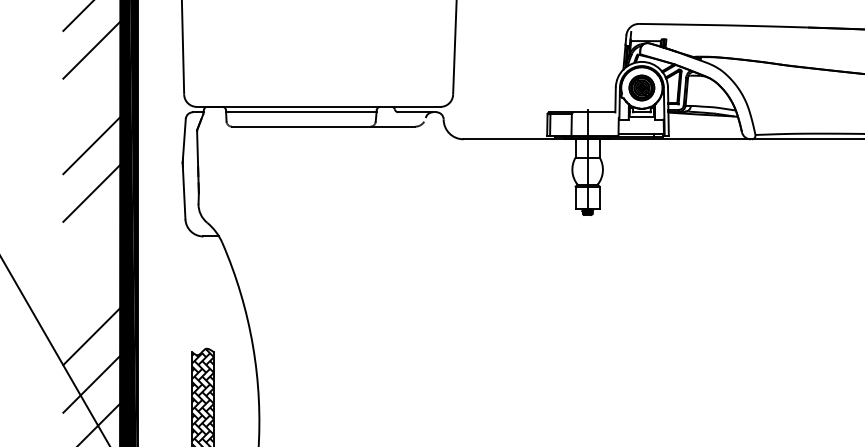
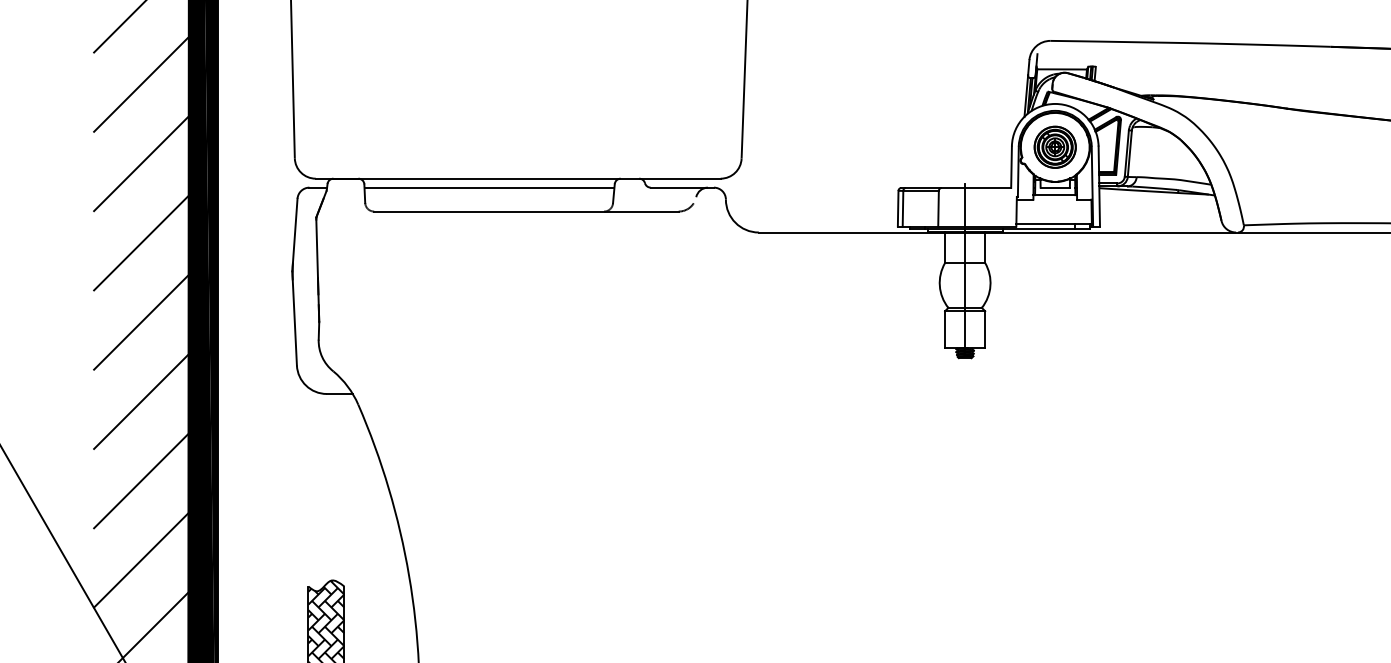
line: (91, 98) -> (140, 164), added
line: (91, 241) -> (140, 402), added
line: (91, 288) -> (140, 480), added

